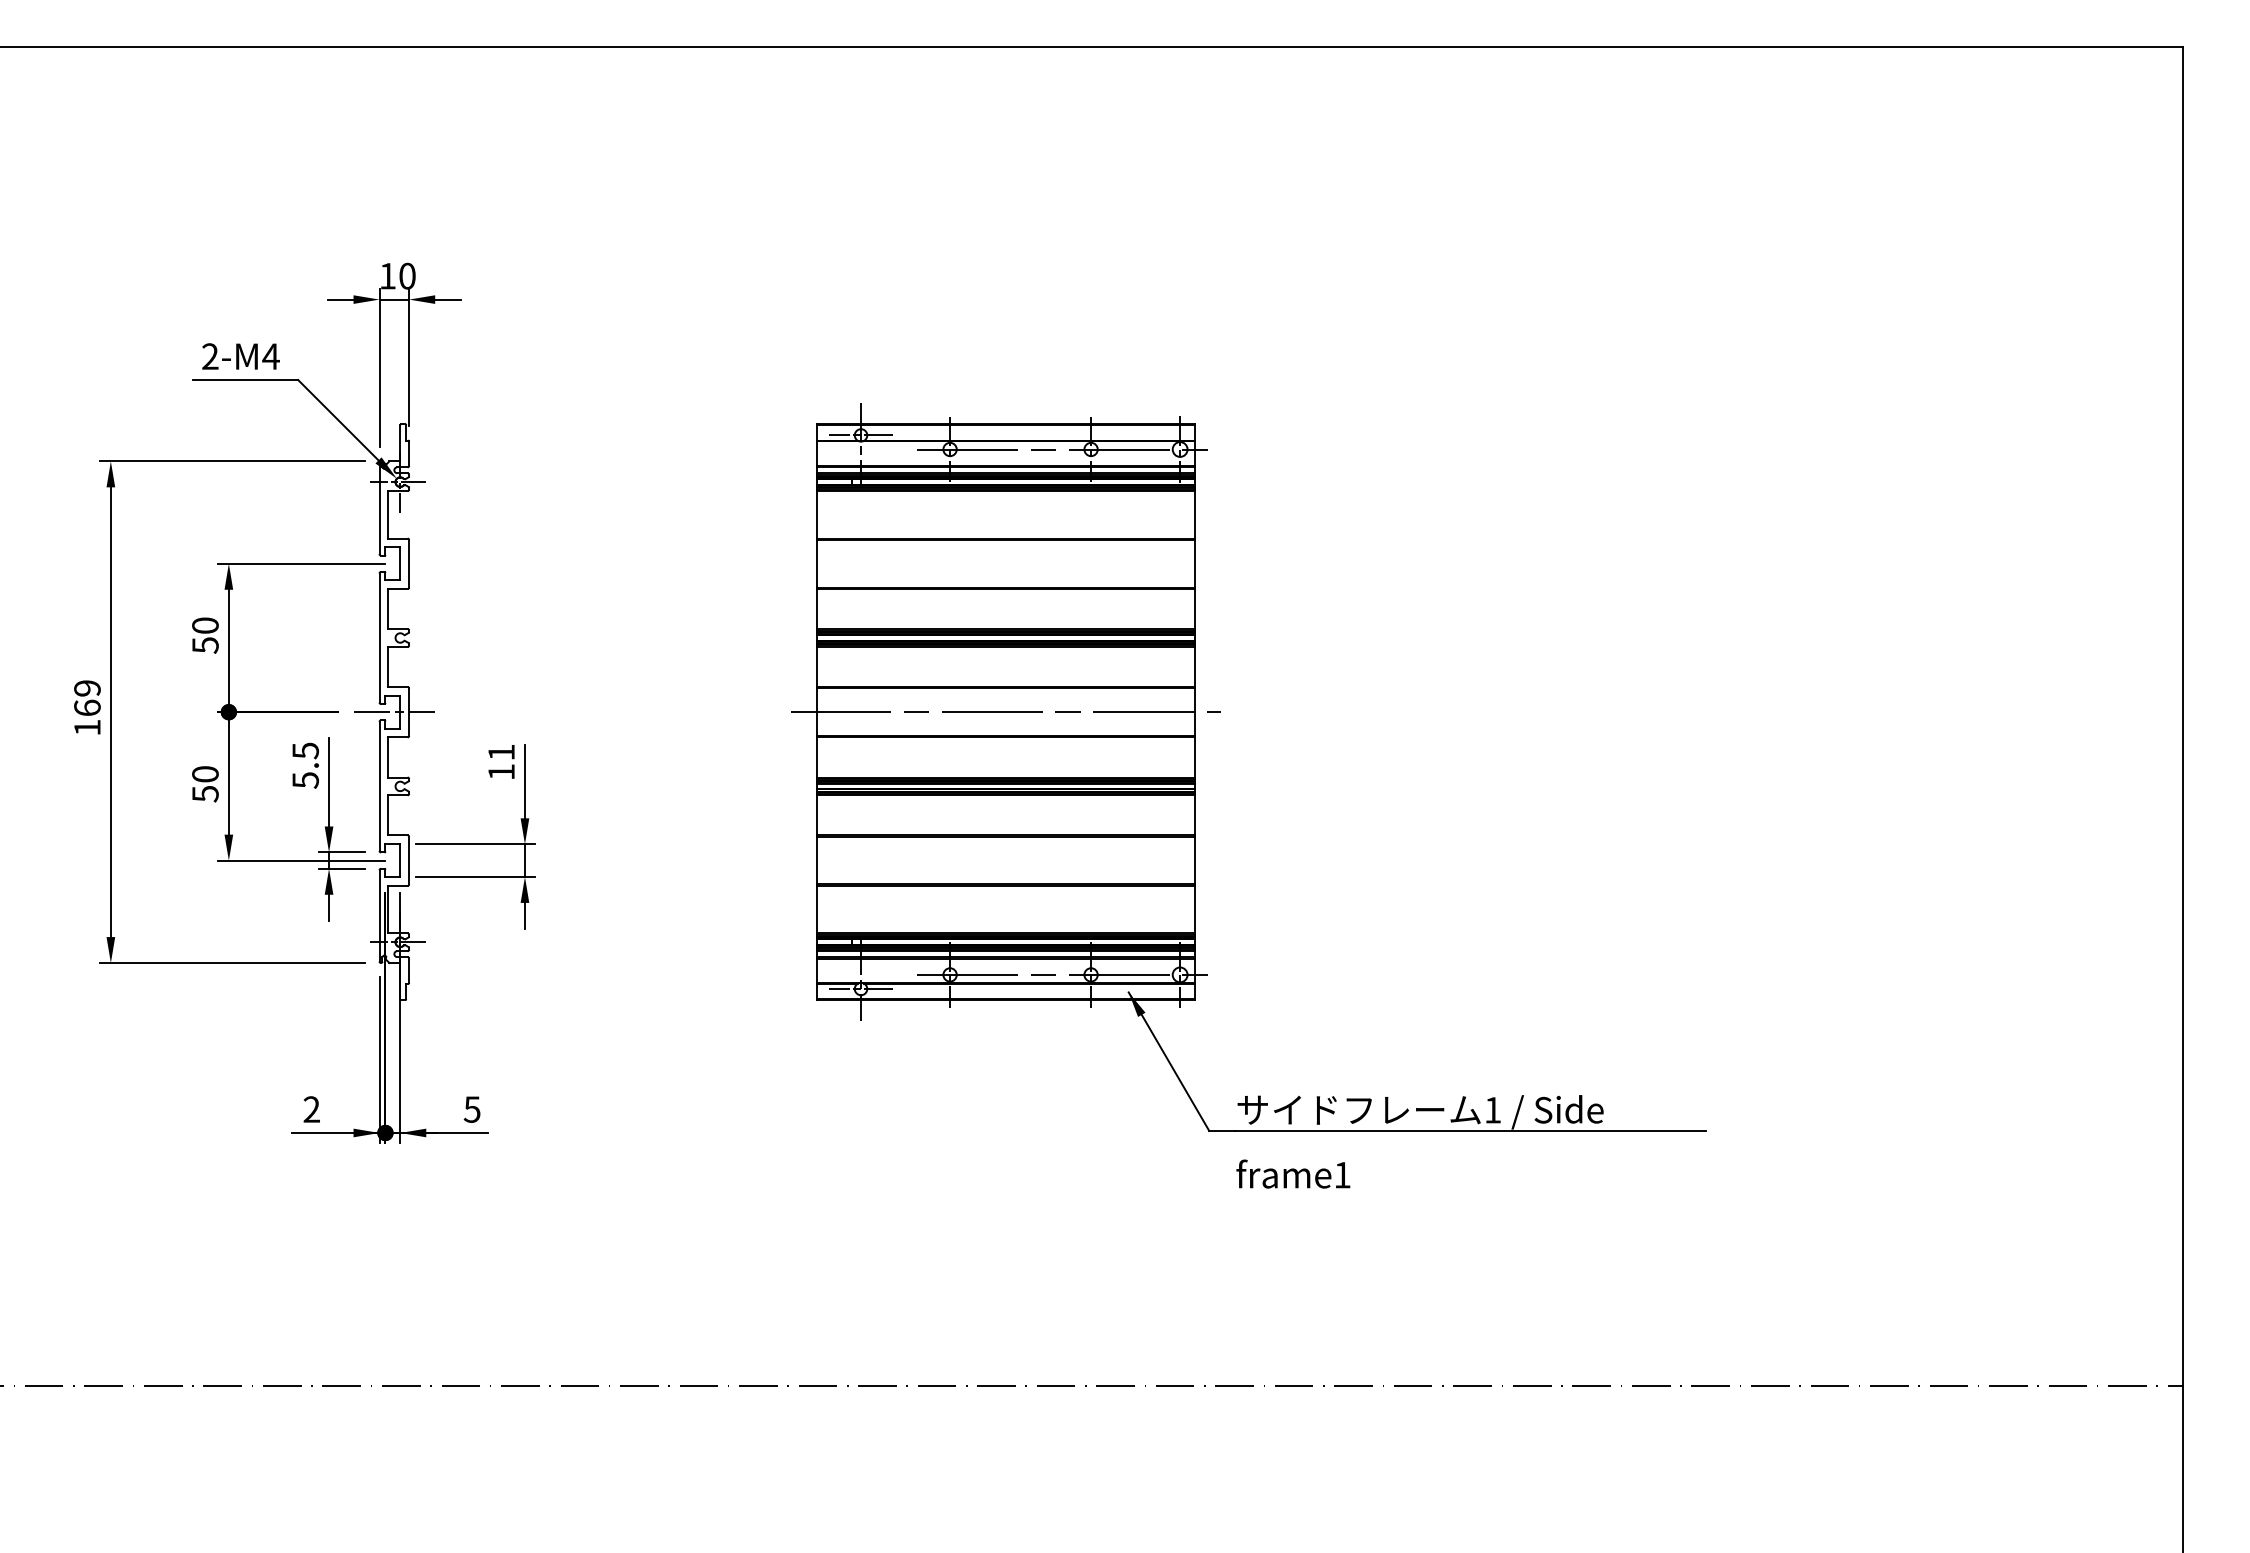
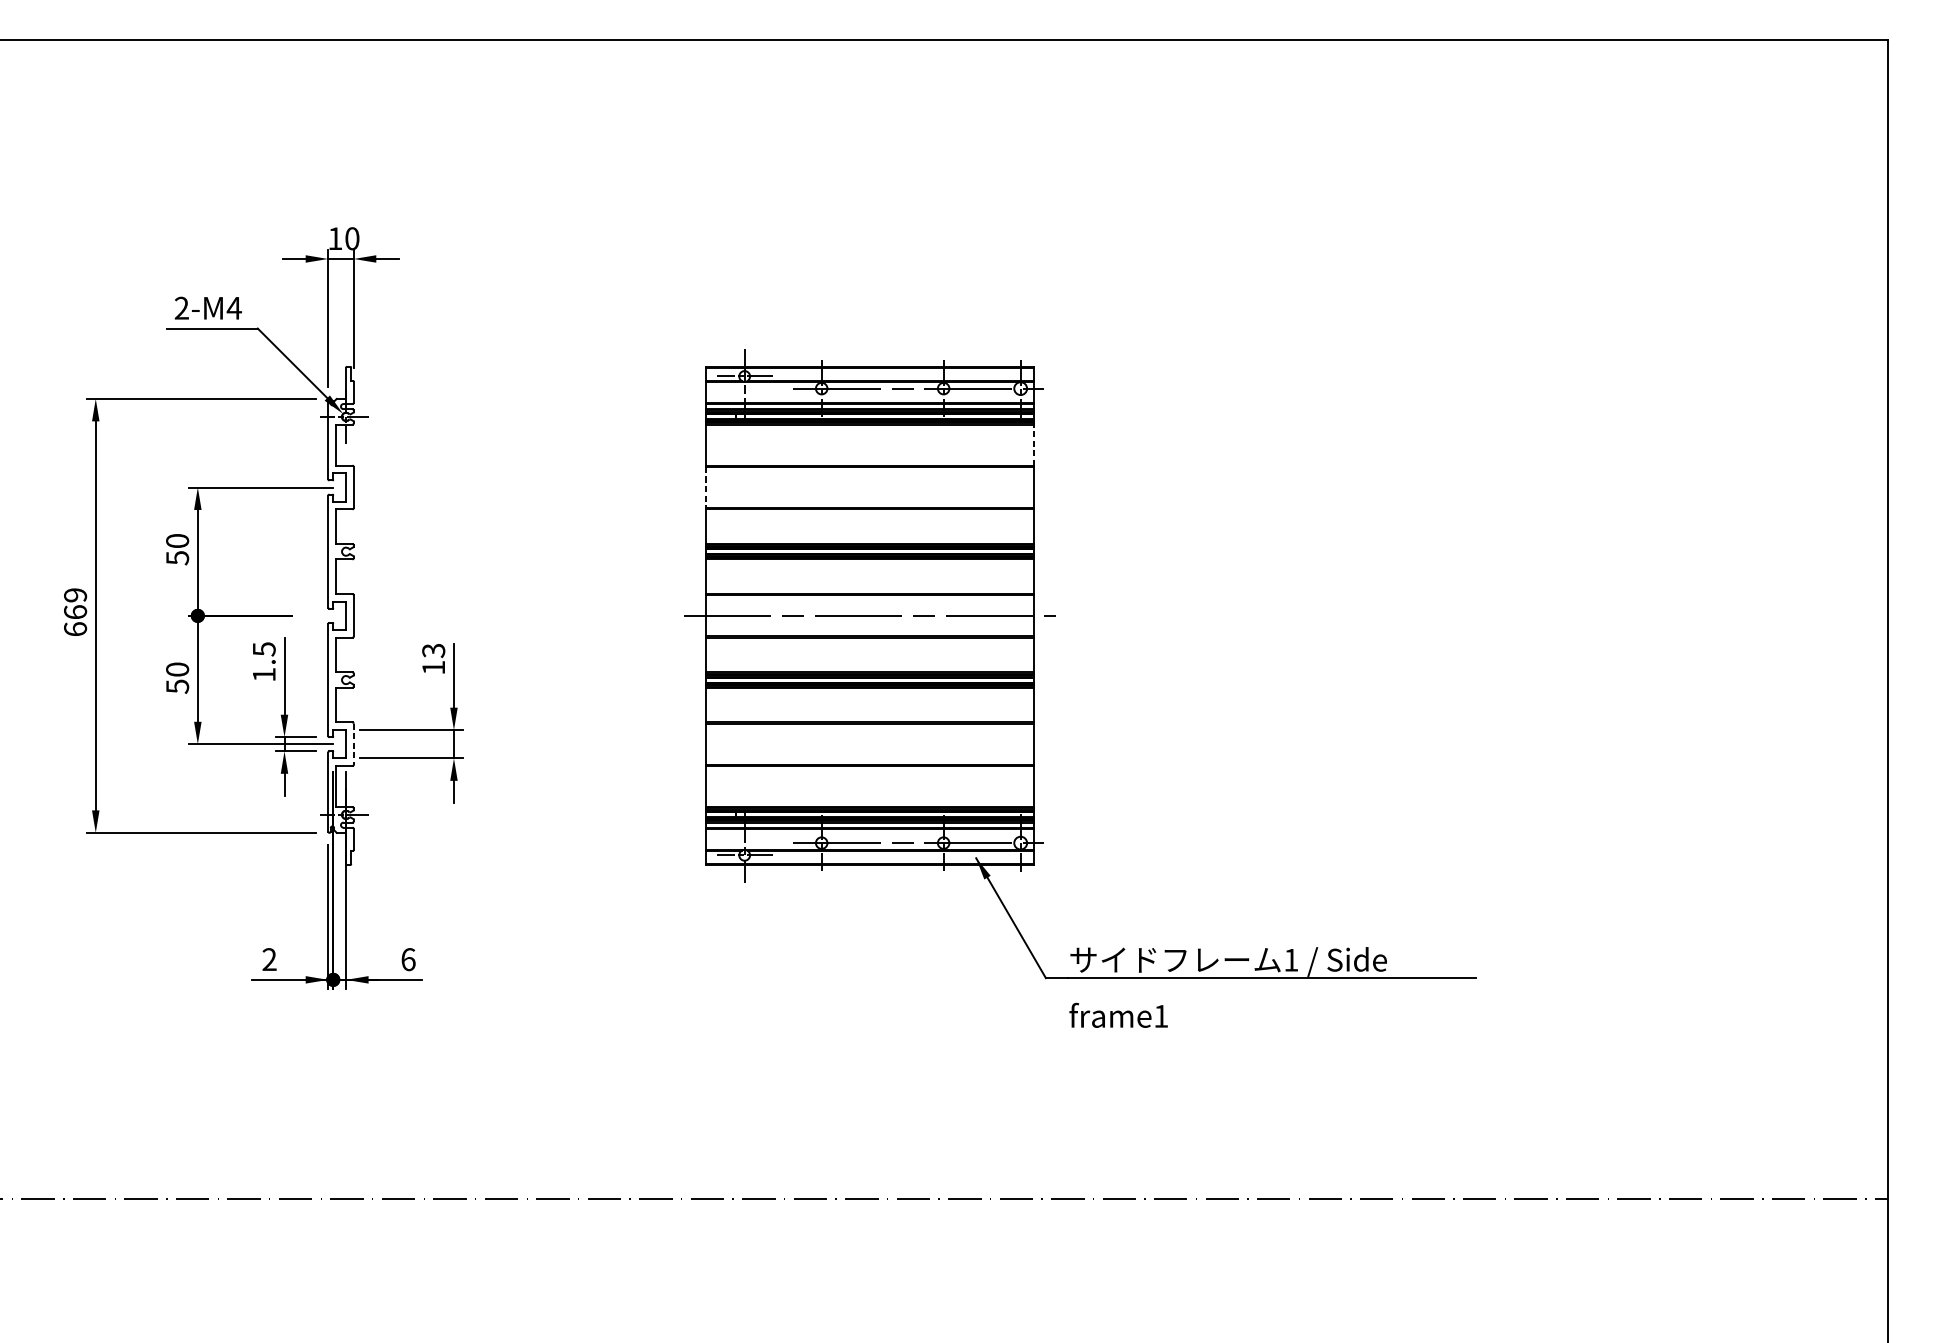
line: (1194, 514) -> (1033, 444), solid -> dashed
line: (816, 563) -> (706, 487), solid -> dashed
line: (394, 712) -> (341, 616), removed
text: (87, 727) -> (75, 629), 169 -> 669
text: (501, 752) -> (433, 650), 11 -> 13
text: (305, 780) -> (264, 674), 5.5 -> 1.5
line: (409, 860) -> (354, 744), solid -> dashed
text: (471, 1109) -> (407, 959), 5 -> 6

